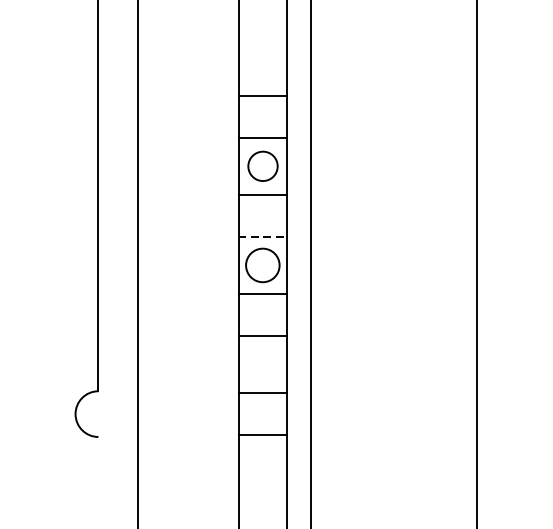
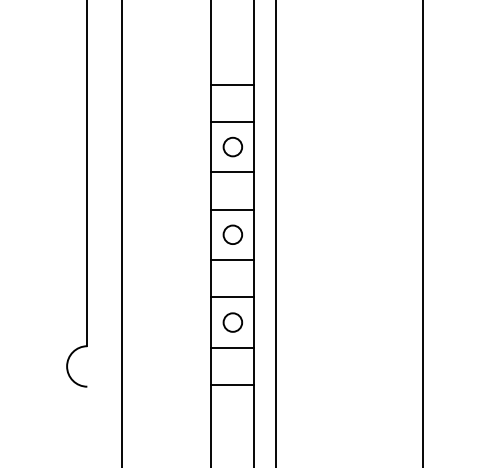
circle: (262, 165) -> (232, 146), size x0.71
line: (262, 236) -> (232, 209), dashed -> solid
circle: (262, 265) -> (232, 234), size x0.62
circle: (262, 364) -> (232, 322), added

